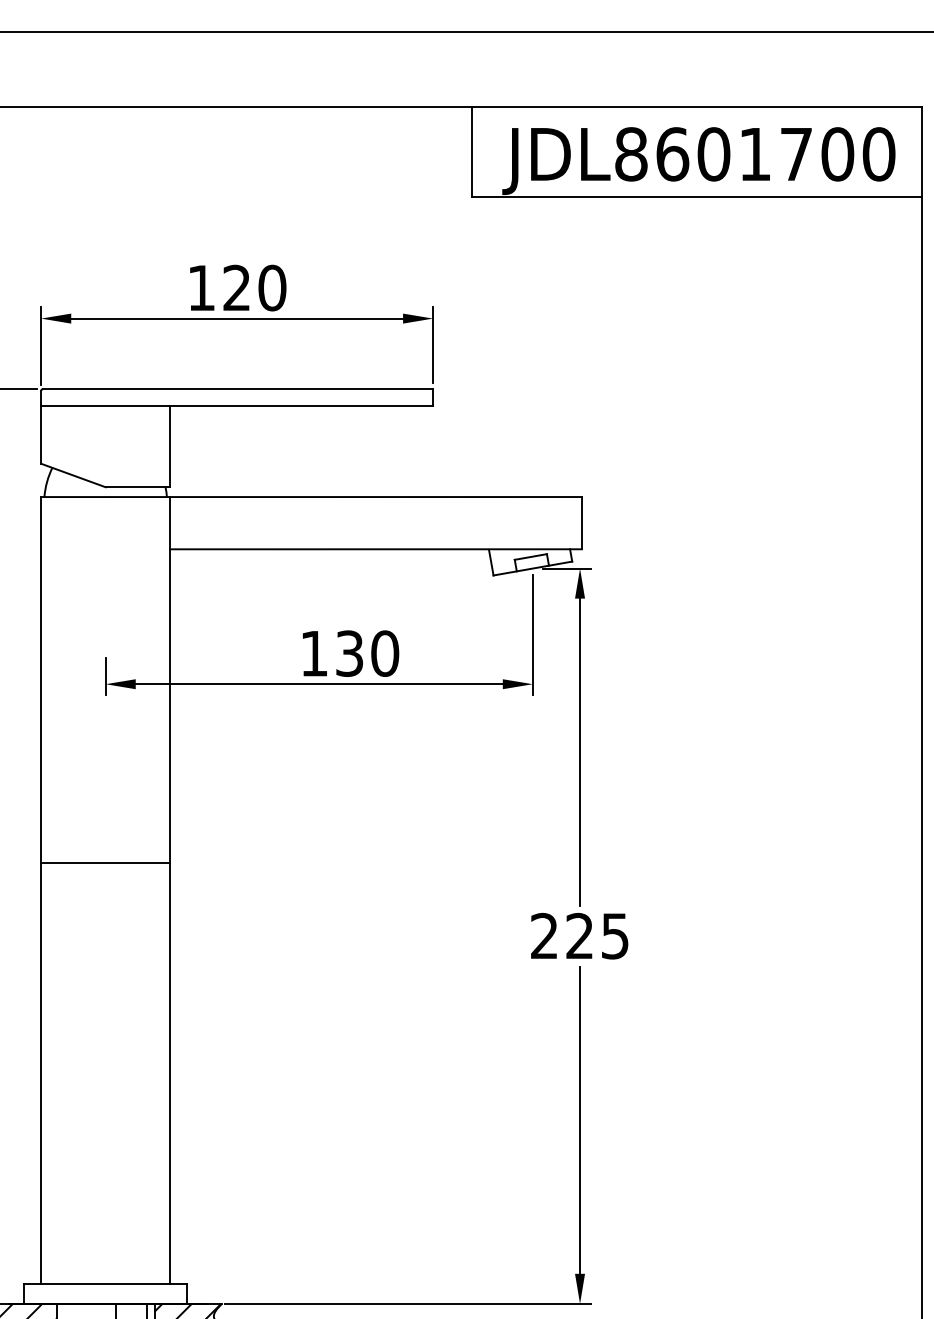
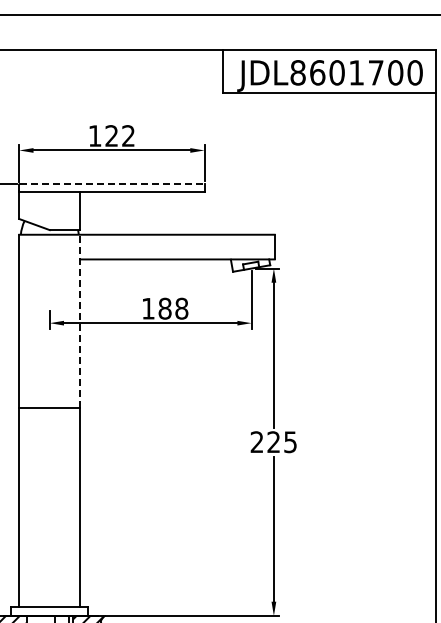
text: (272, 286) -> (128, 135), 120 -> 122
line: (238, 388) -> (112, 183), solid -> dashed
text: (367, 653) -> (173, 308), 130 -> 188
line: (170, 678) -> (80, 320), solid -> dashed

